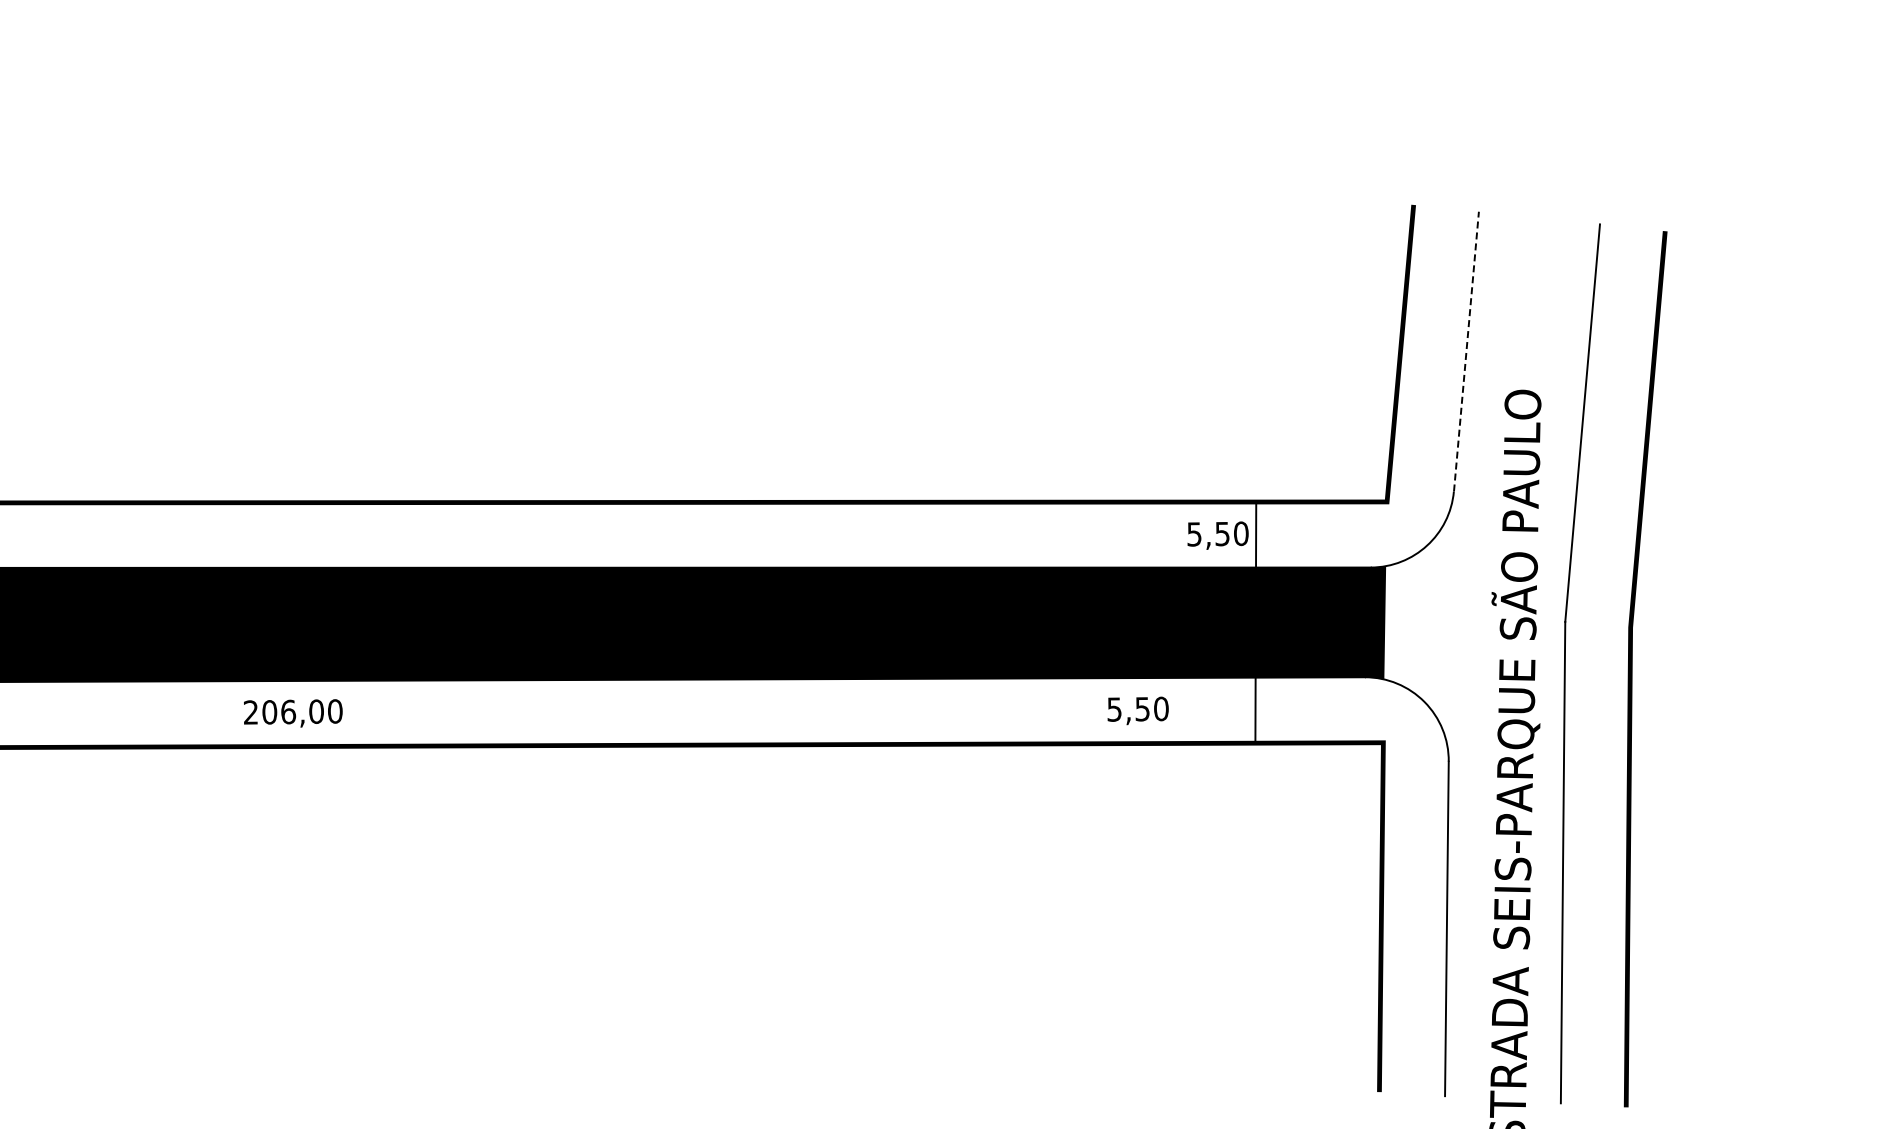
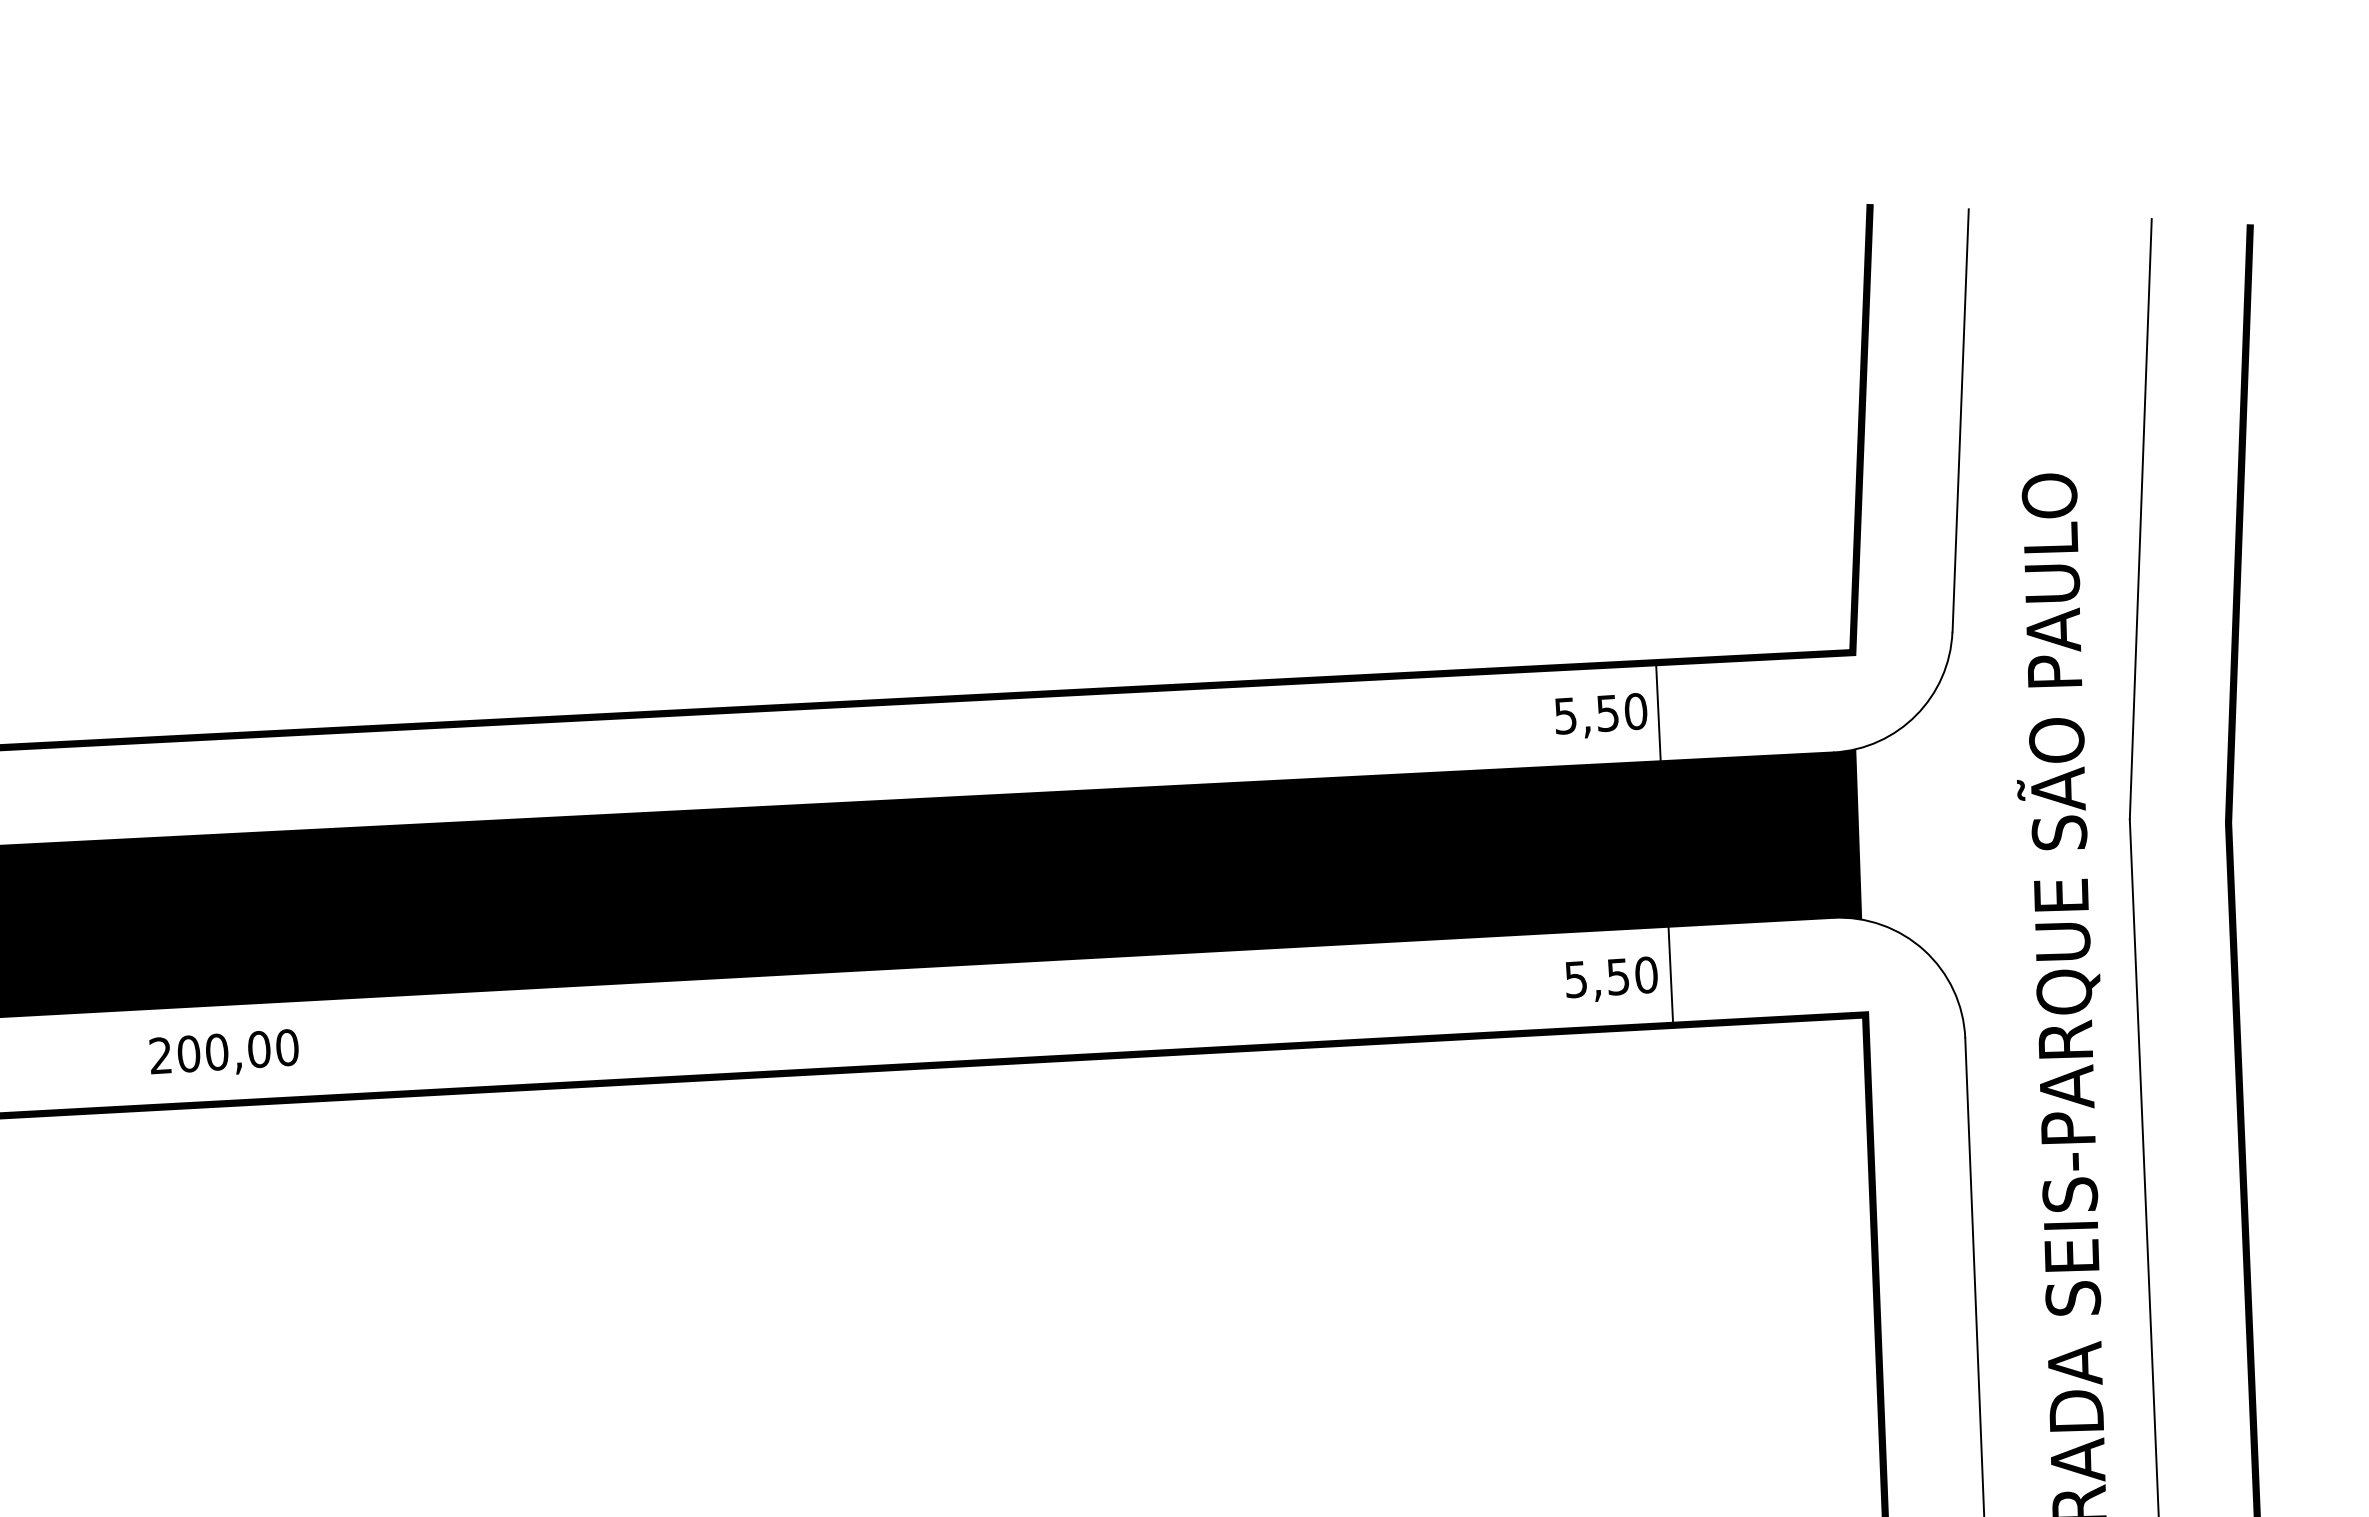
line: (1466, 351) -> (1960, 420), dashed -> solid
text: (1137, 710) -> (1610, 979), moved
text: (288, 711) -> (217, 1051), 206,00 -> 200,00

